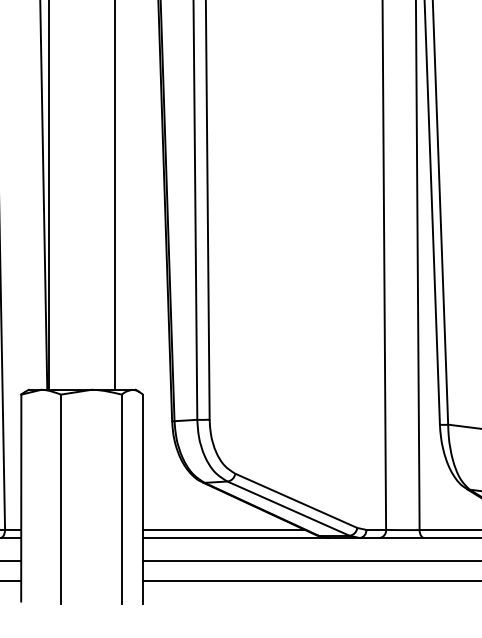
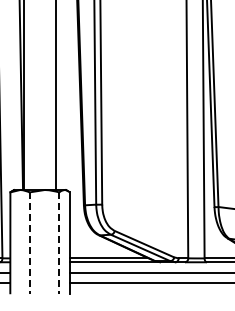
line: (60, 499) -> (29, 243), solid -> dashed
line: (122, 499) -> (59, 243), solid -> dashed

